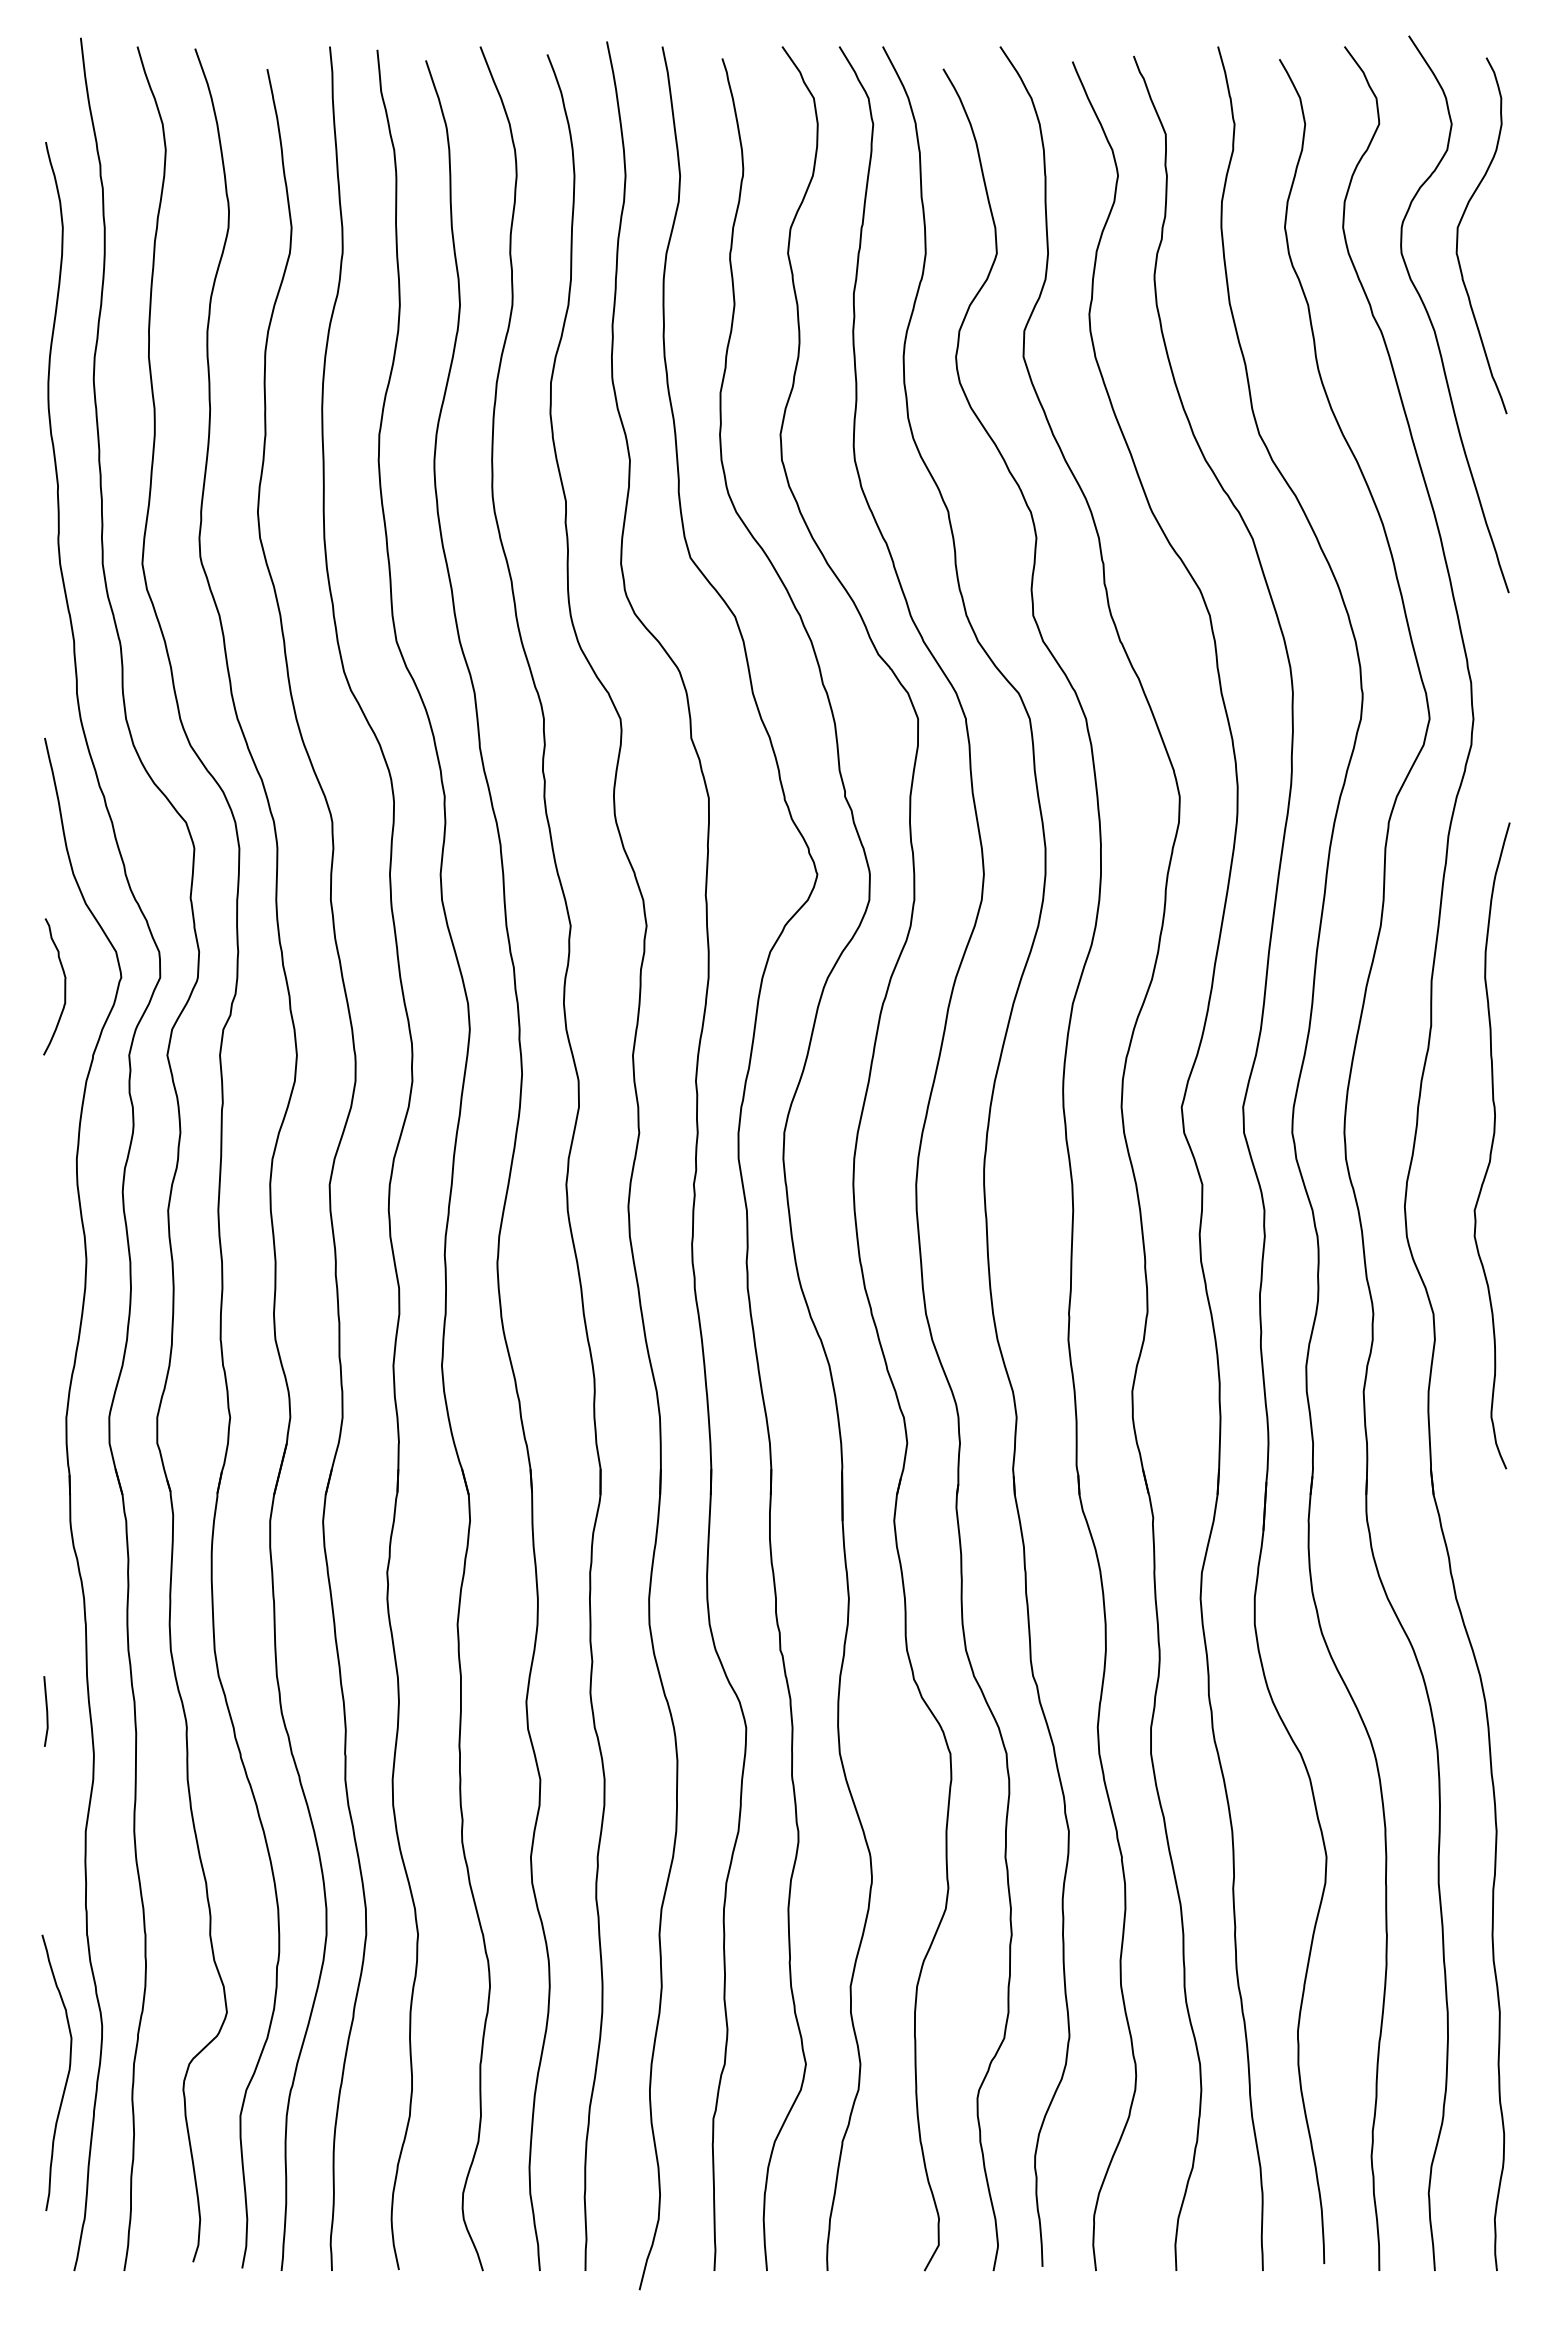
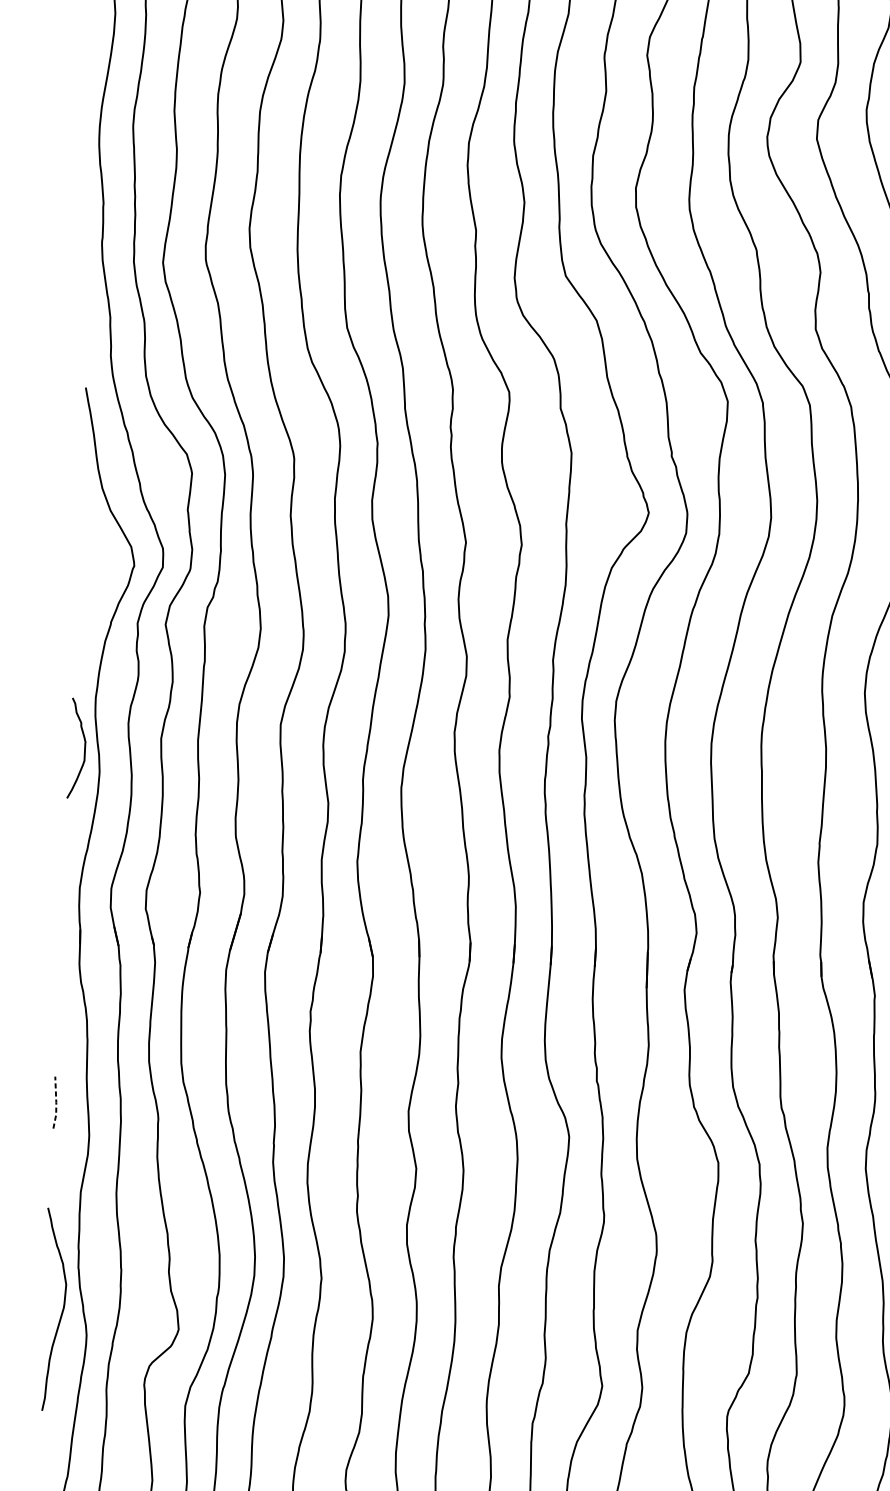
curve: (64, 986) -> (84, 748), moved
line: (47, 1711) -> (56, 1102), solid -> dashed
curve: (67, 2073) -> (62, 1310), moved

